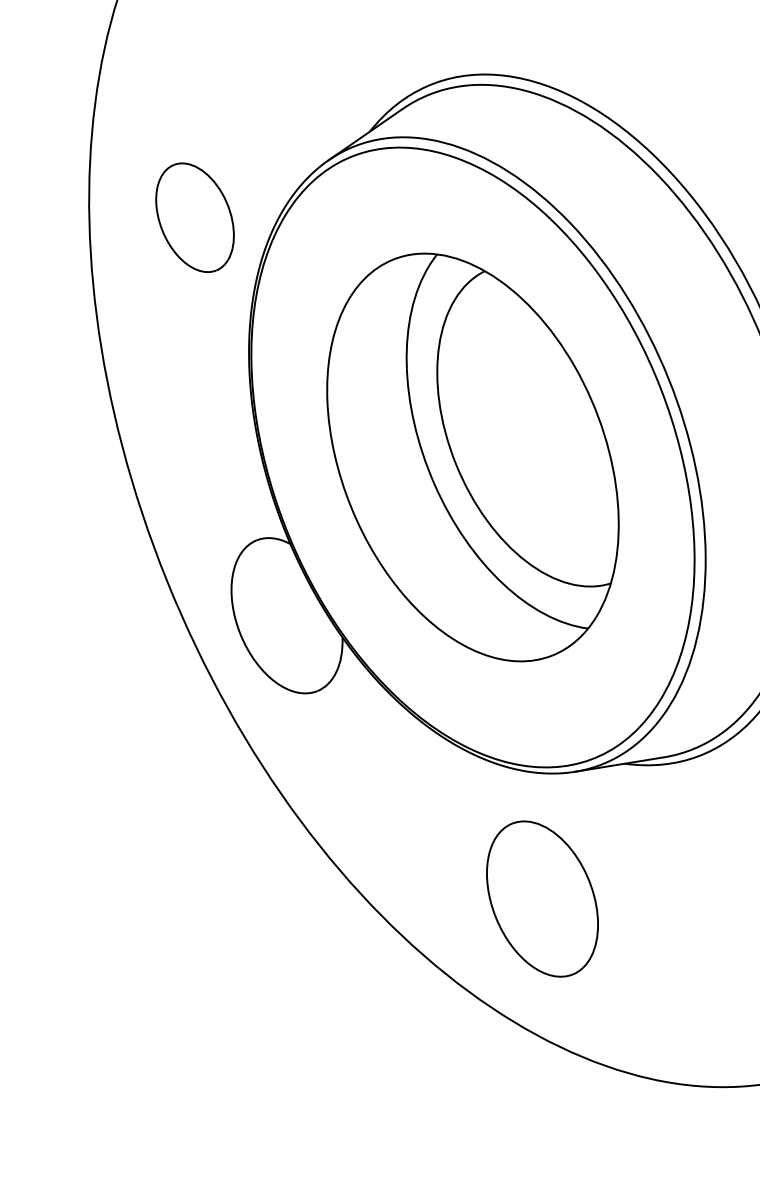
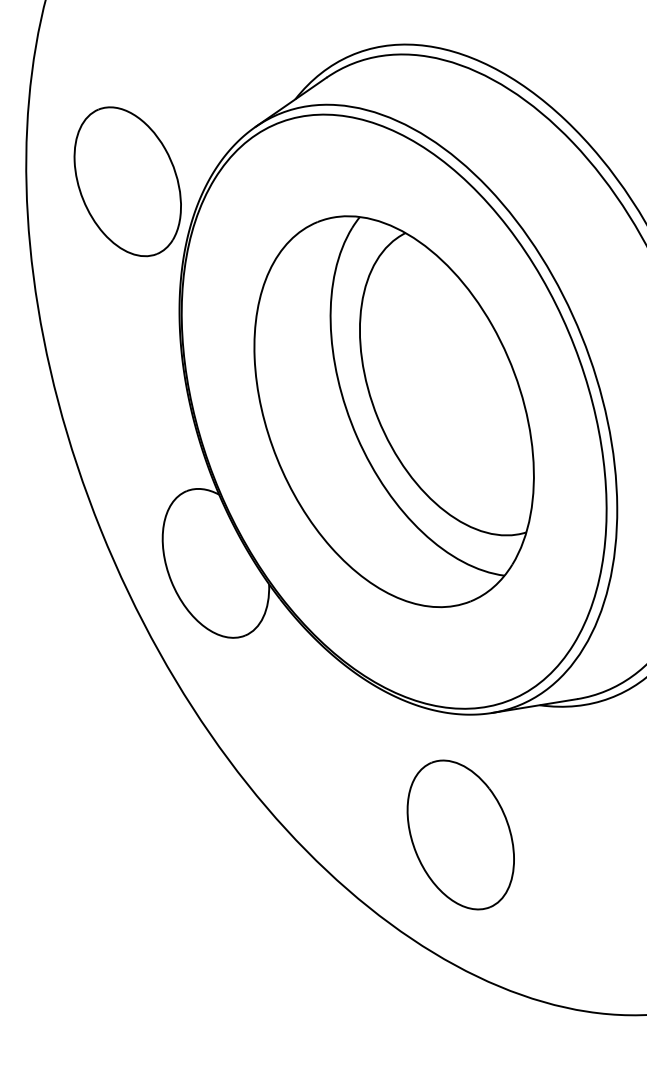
part: (194, 217) -> (127, 181), size x1.43

